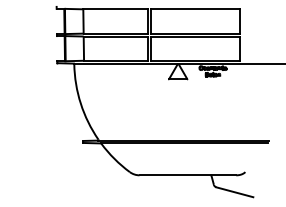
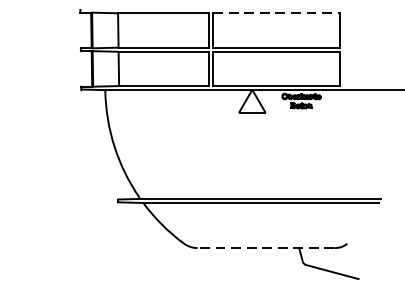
line: (195, 9) -> (276, 13), solid -> dashed
line: (187, 175) -> (265, 248), solid -> dashed

